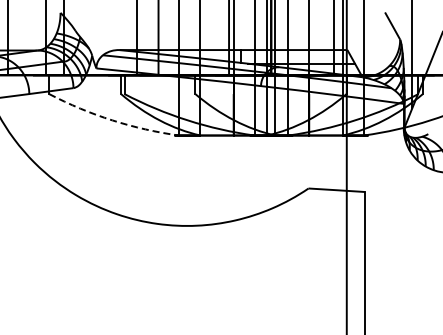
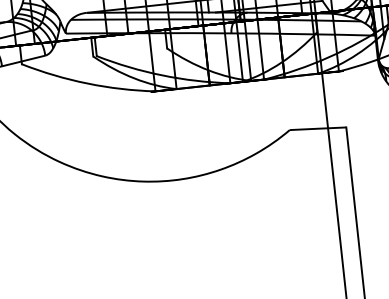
arc: (112, 120) -> (87, 83), dashed -> solid

